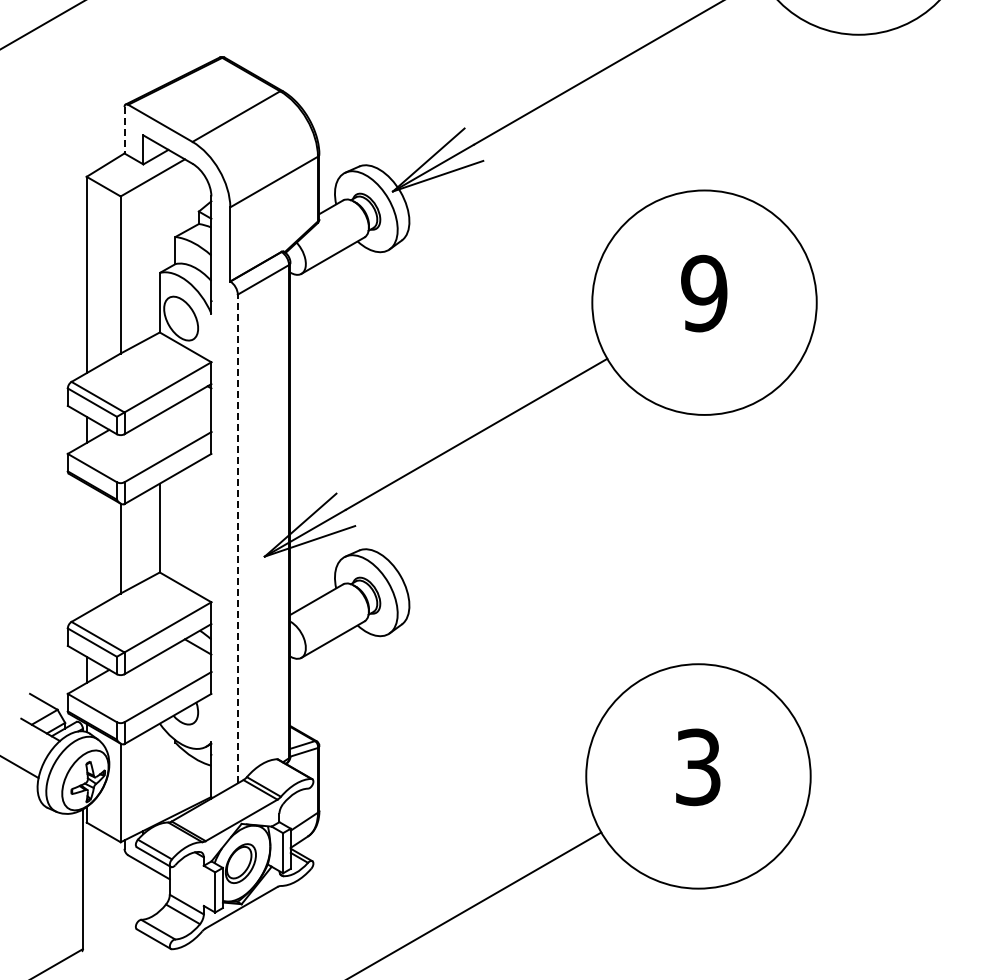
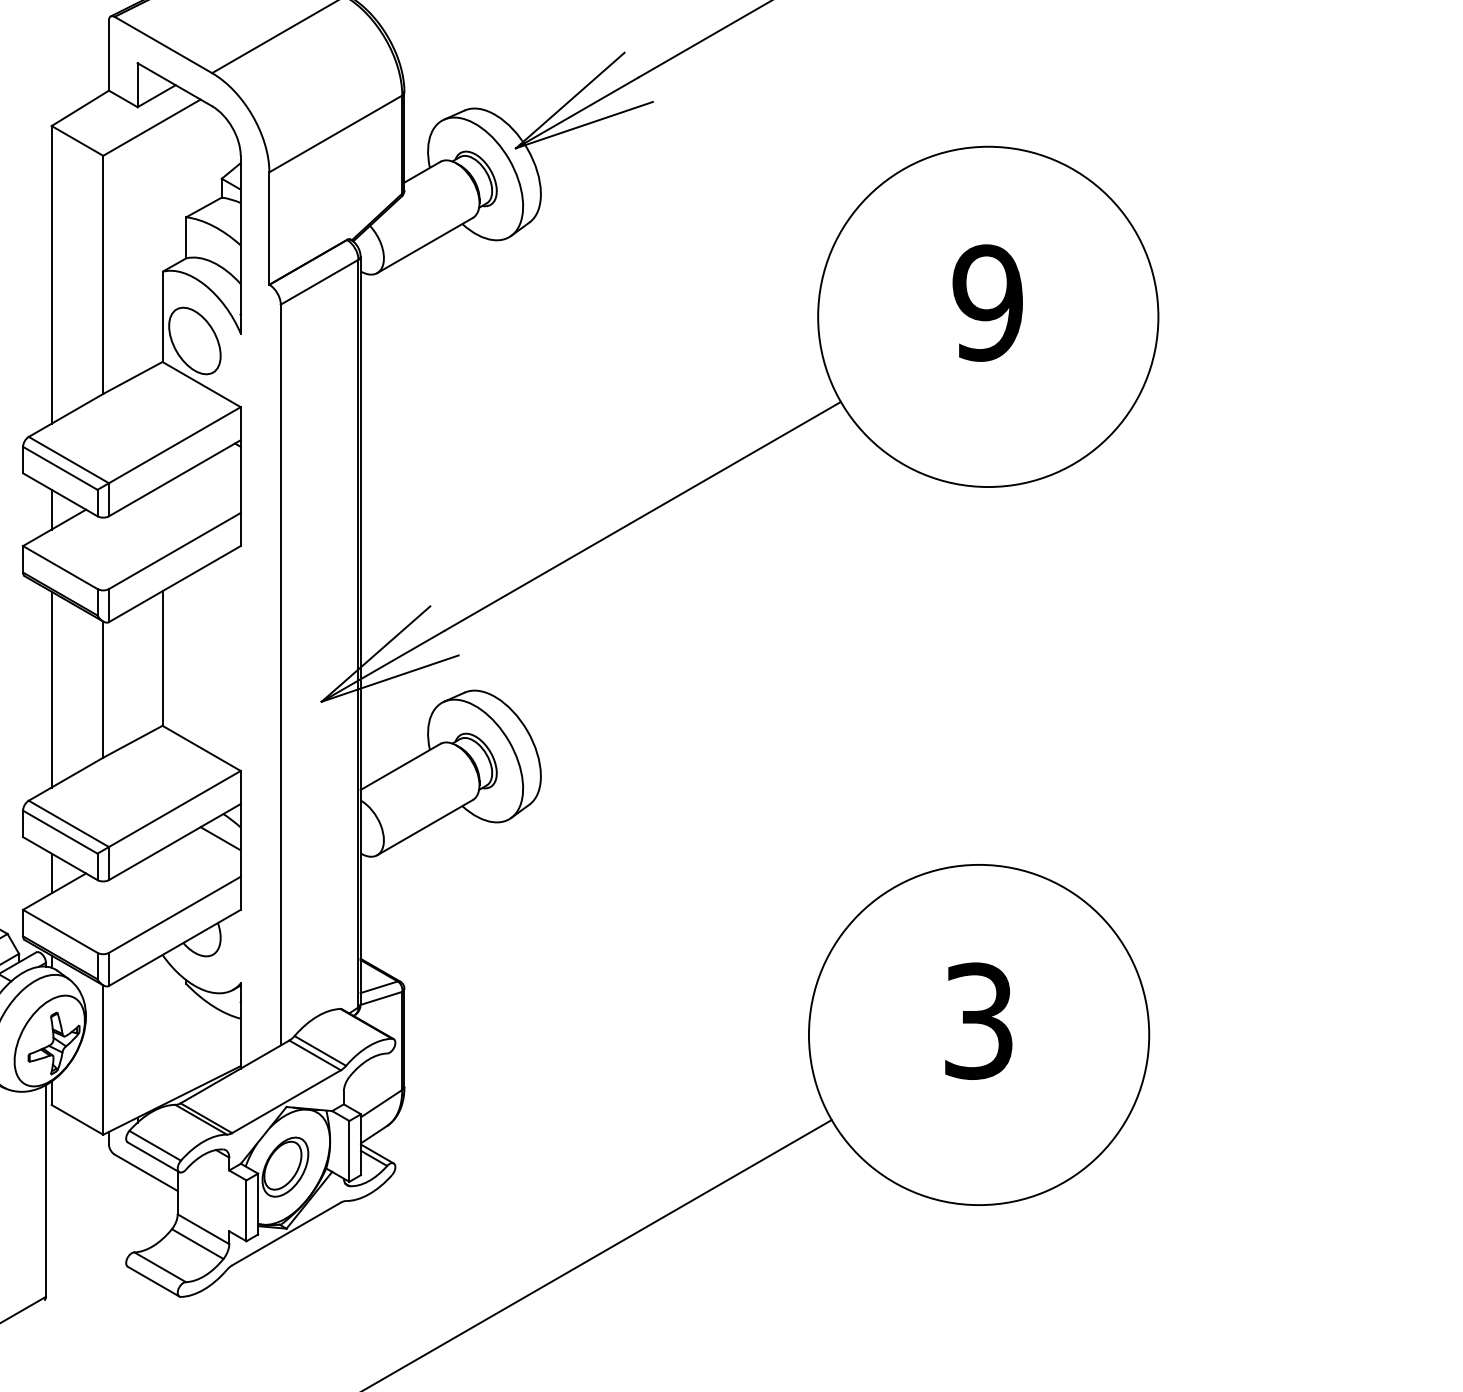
line: (124, 130) -> (108, 55), dashed -> solid
line: (237, 538) -> (280, 674), dashed -> solid
line: (86, 548) -> (51, 689), added

